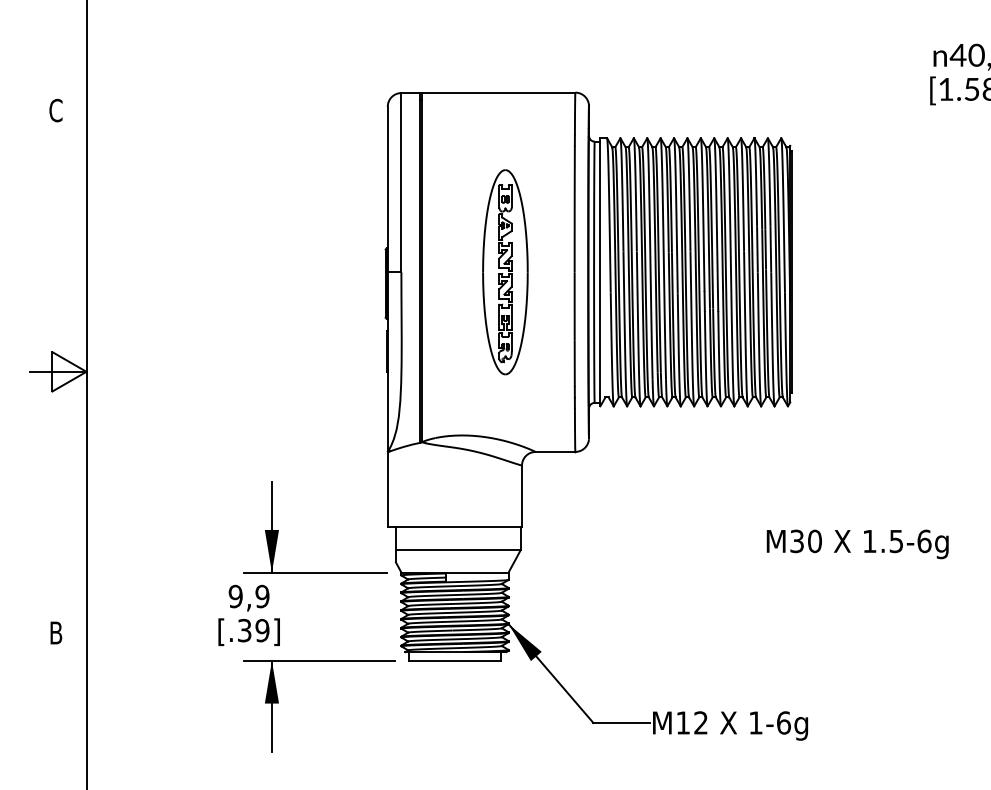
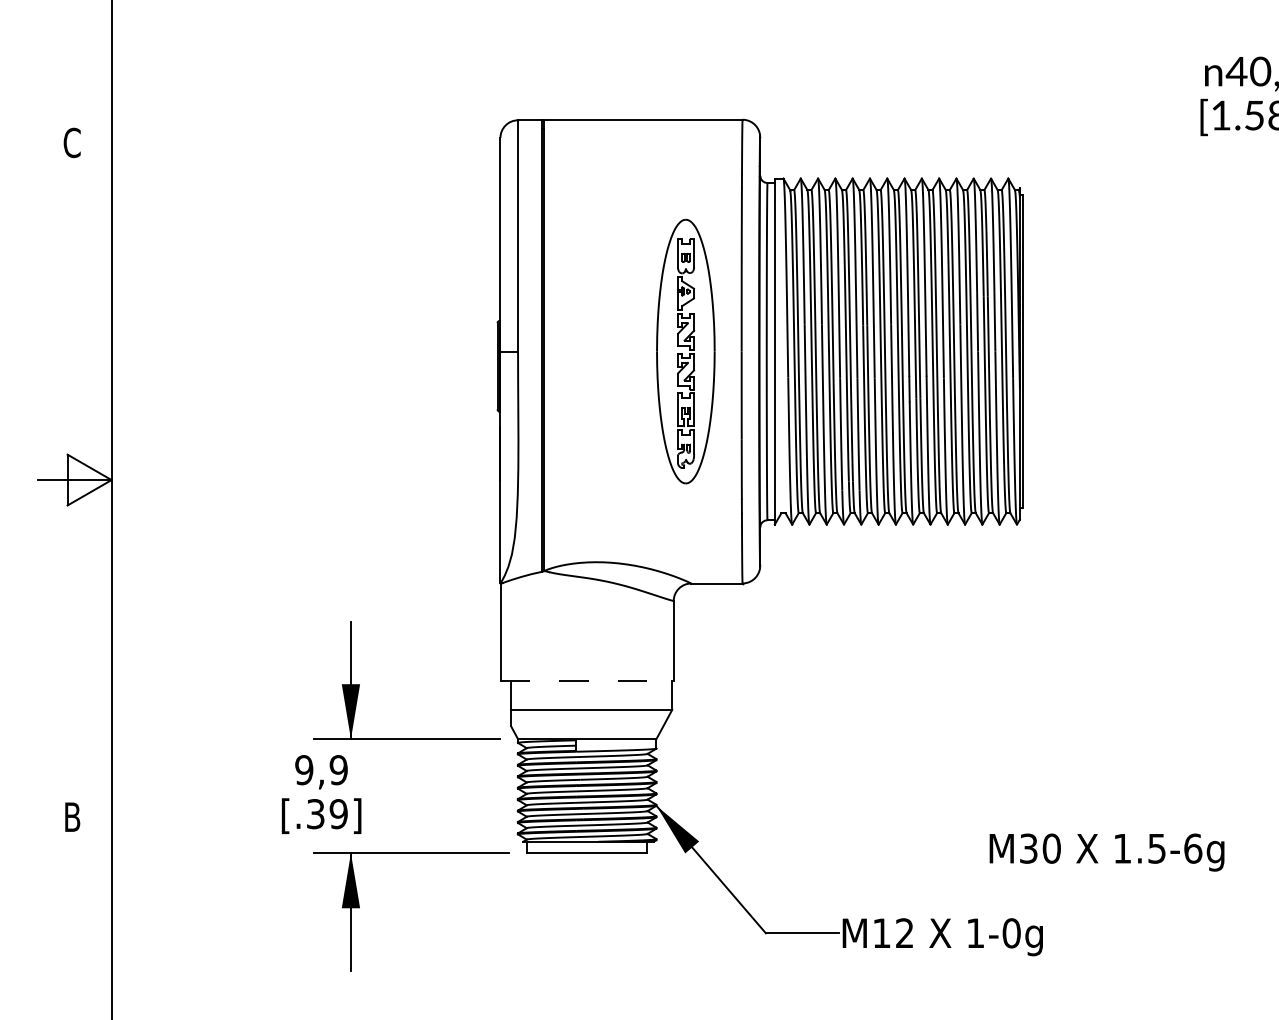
part: (505, 272) -> (685, 351), moved
line: (455, 527) -> (587, 681), solid -> dashed
text: (857, 544) -> (1106, 852), moved
text: (783, 722) -> (1011, 932), 1-6g -> 1-0g

